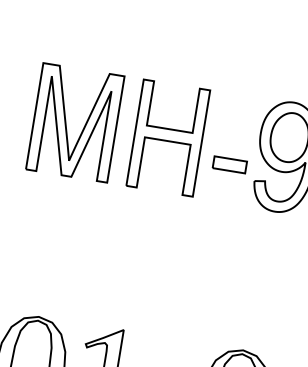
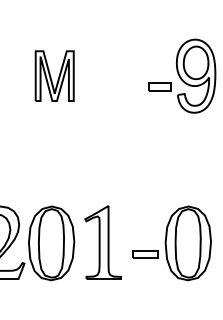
part: (74, 121) -> (54, 75), size x0.7
part: (167, 138) -> (116, 76), removed

